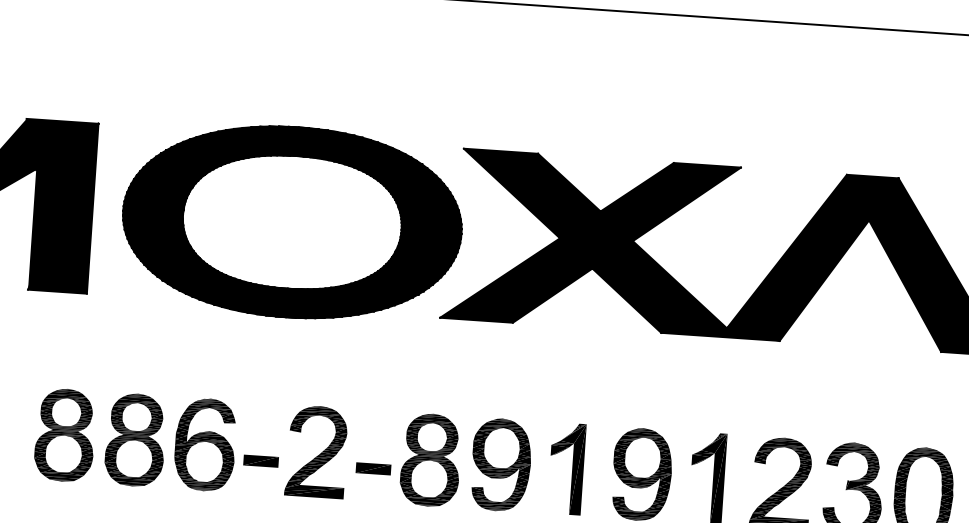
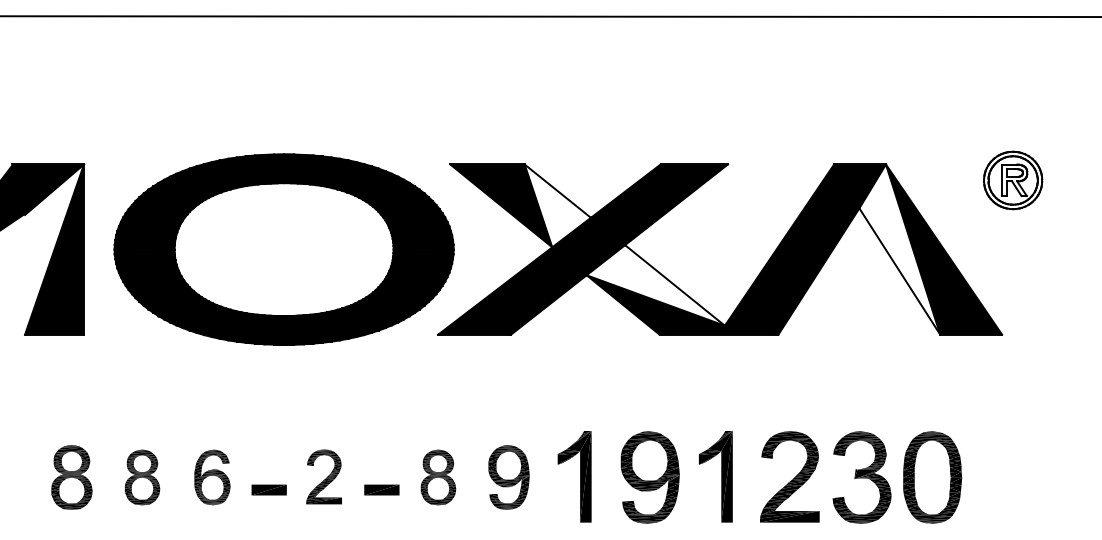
fill: (568, 196) -> (557, 205), removed
fill: (63, 206) -> (54, 249), removed
fill: (906, 264) -> (899, 249), removed
fill: (660, 283) -> (655, 285), removed
part: (64, 435) -> (71, 477), size x0.7
part: (135, 440) -> (142, 477), size x0.6
part: (205, 444) -> (212, 477), size x0.6
part: (316, 451) -> (323, 476), size x0.6
part: (430, 460) -> (438, 477), size x0.6
part: (500, 464) -> (508, 477), size x0.7

